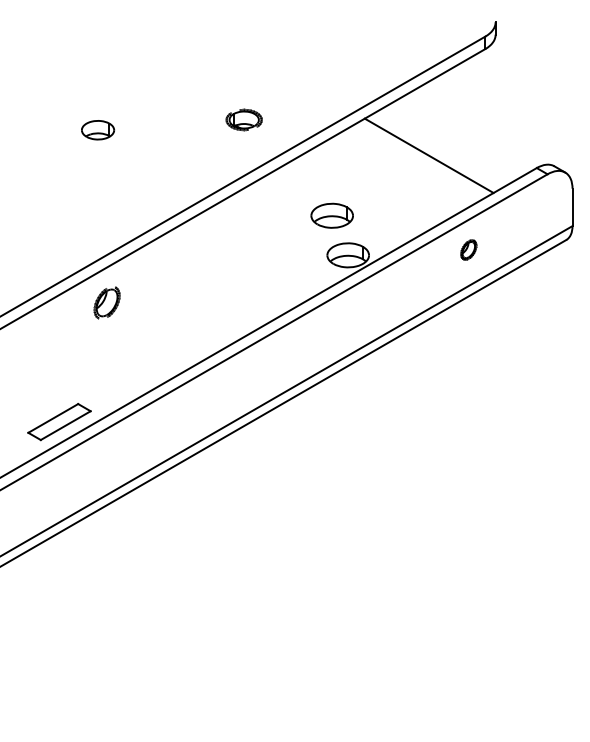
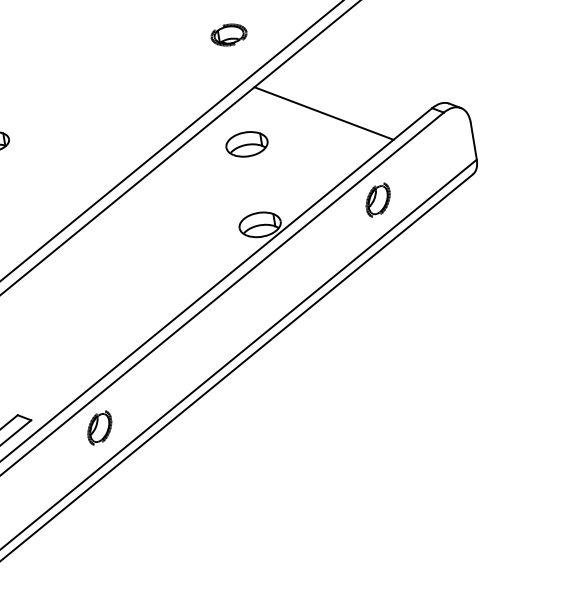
part: (243, 119) -> (228, 34), moved
part: (331, 215) -> (246, 144), moved
part: (468, 249) -> (377, 199), size x1.67
part: (106, 302) -> (99, 427), moved

